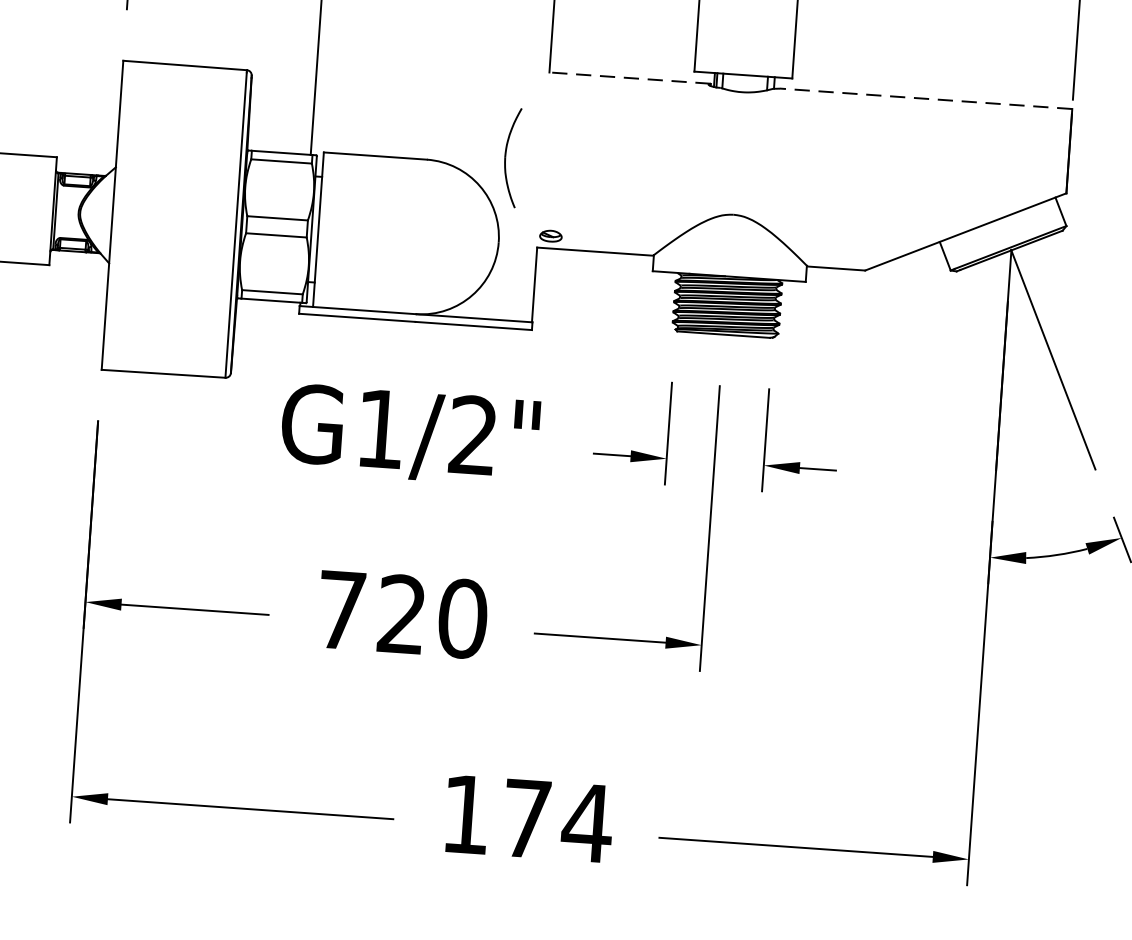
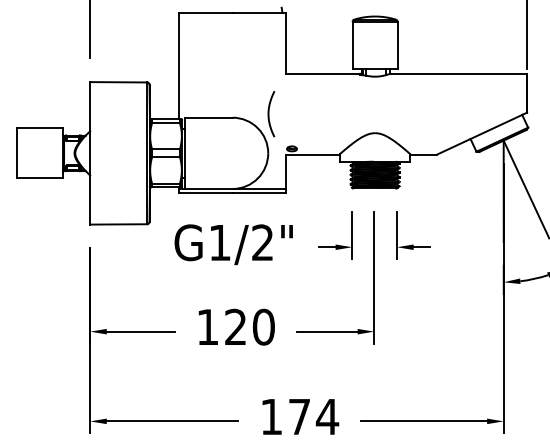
line: (628, 77) -> (322, 73), dashed -> solid
line: (925, 98) -> (459, 73), dashed -> solid
text: (340, 608) -> (207, 326), 720 -> 120

